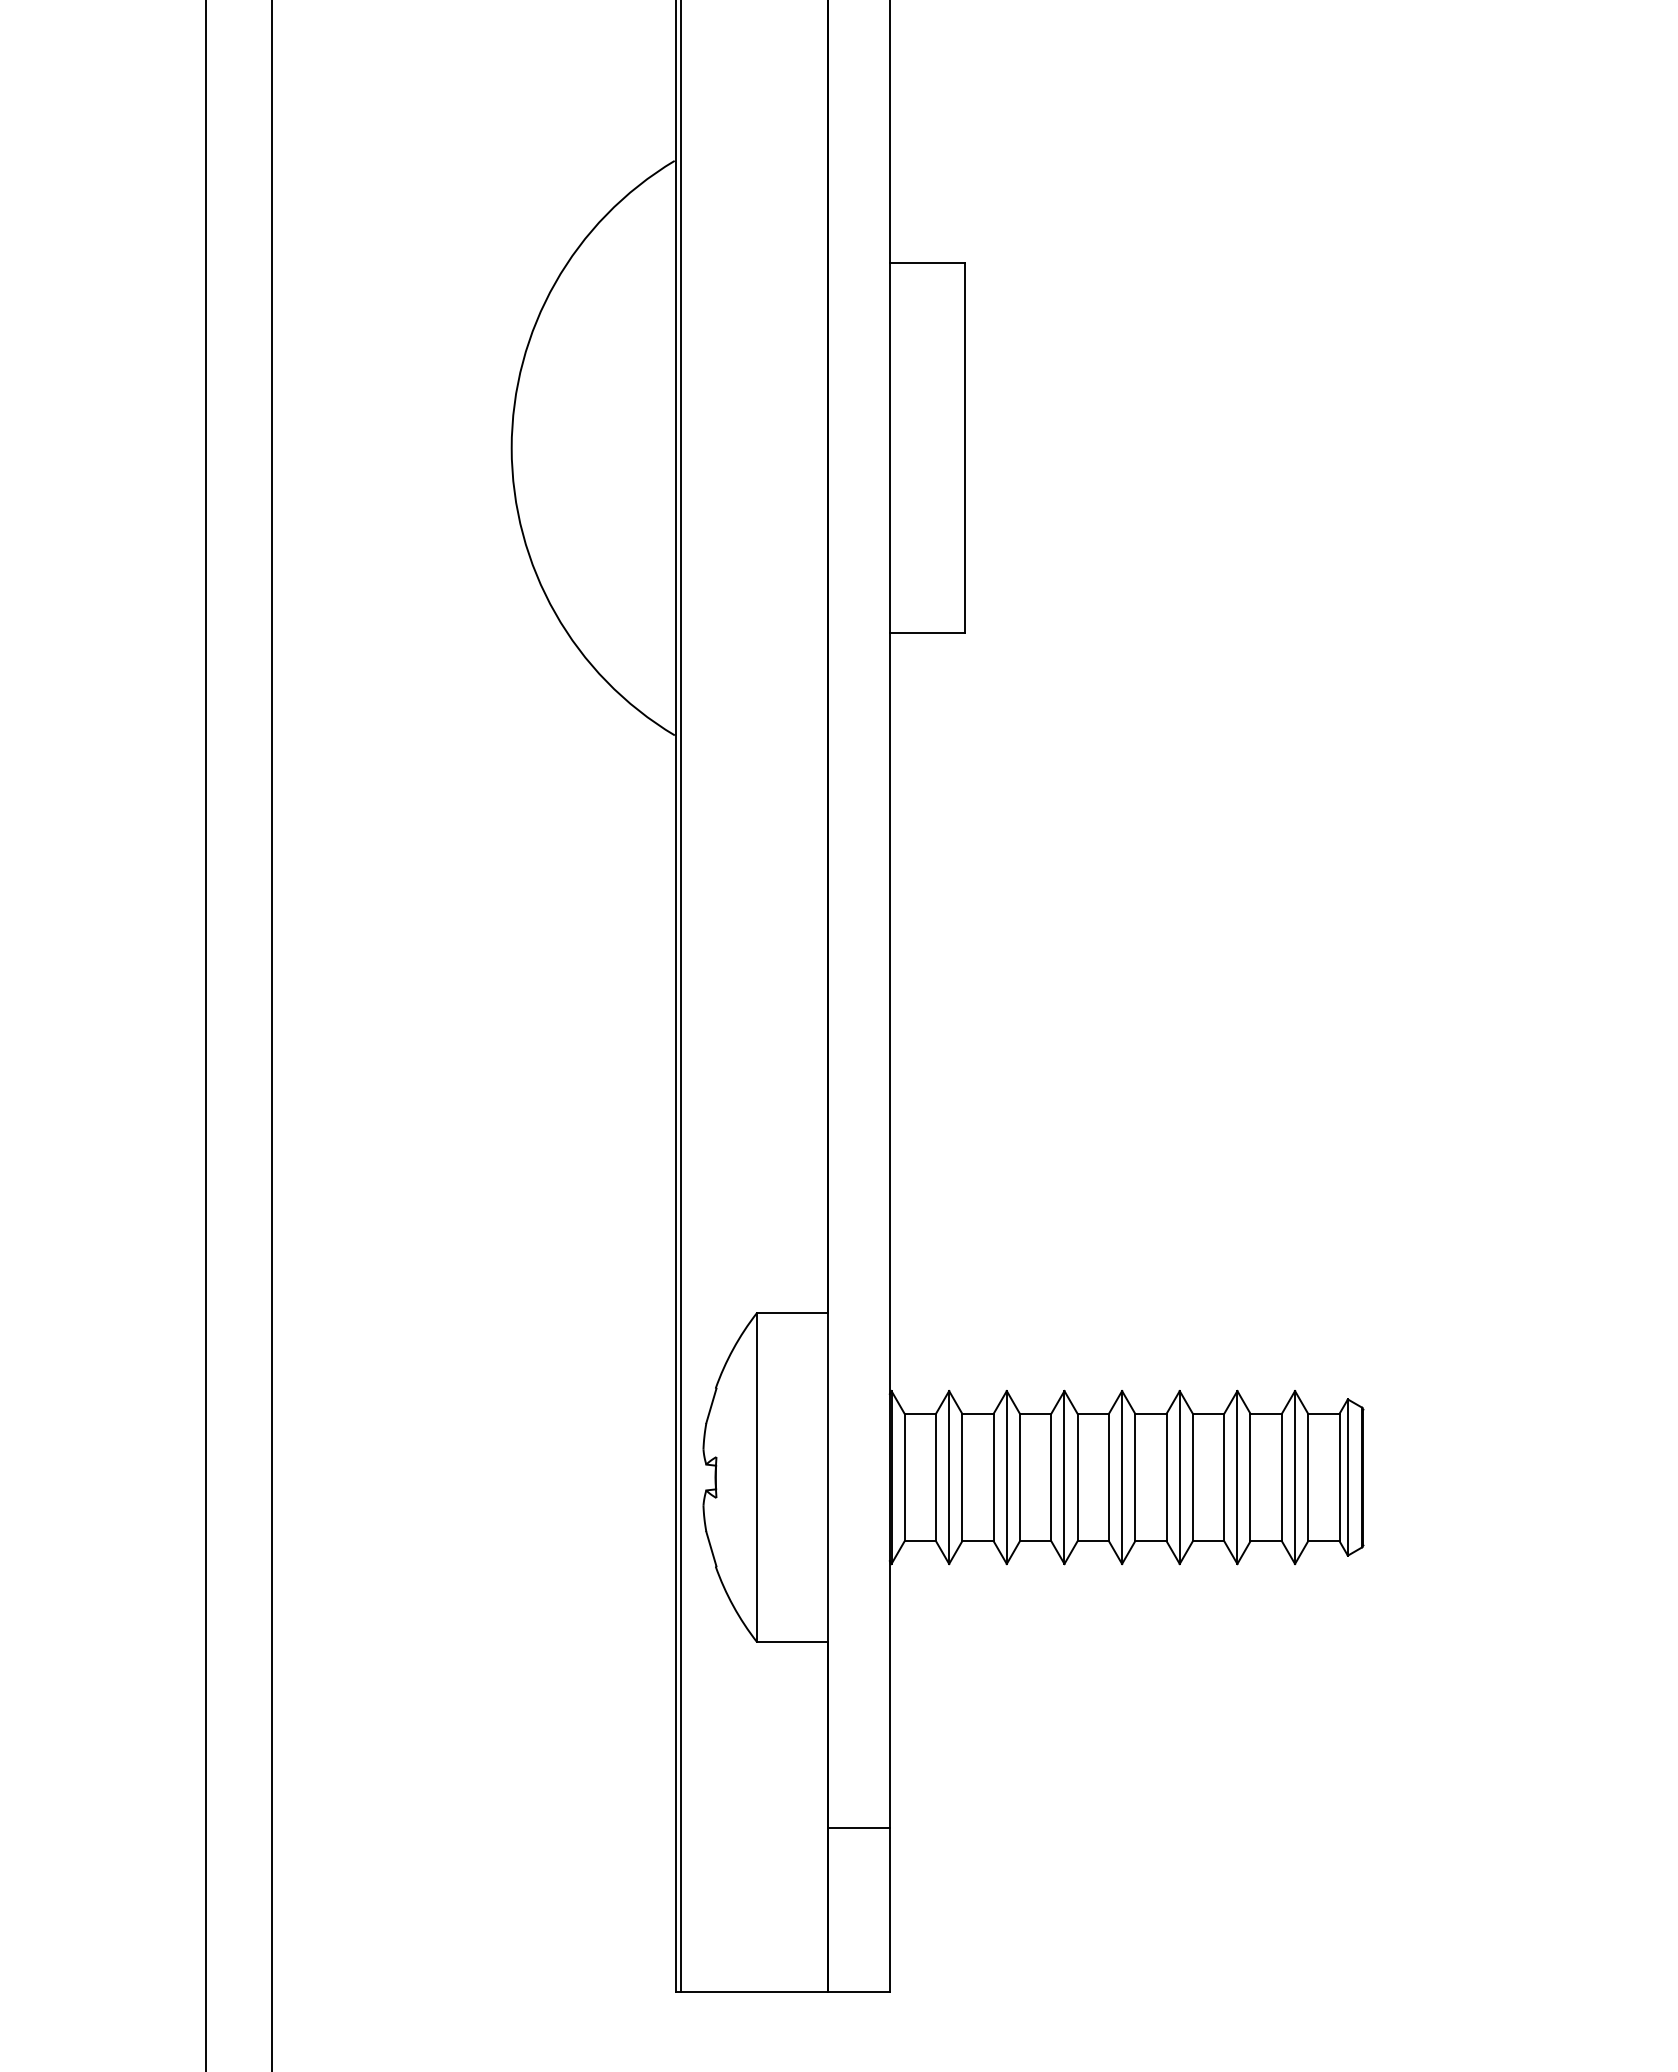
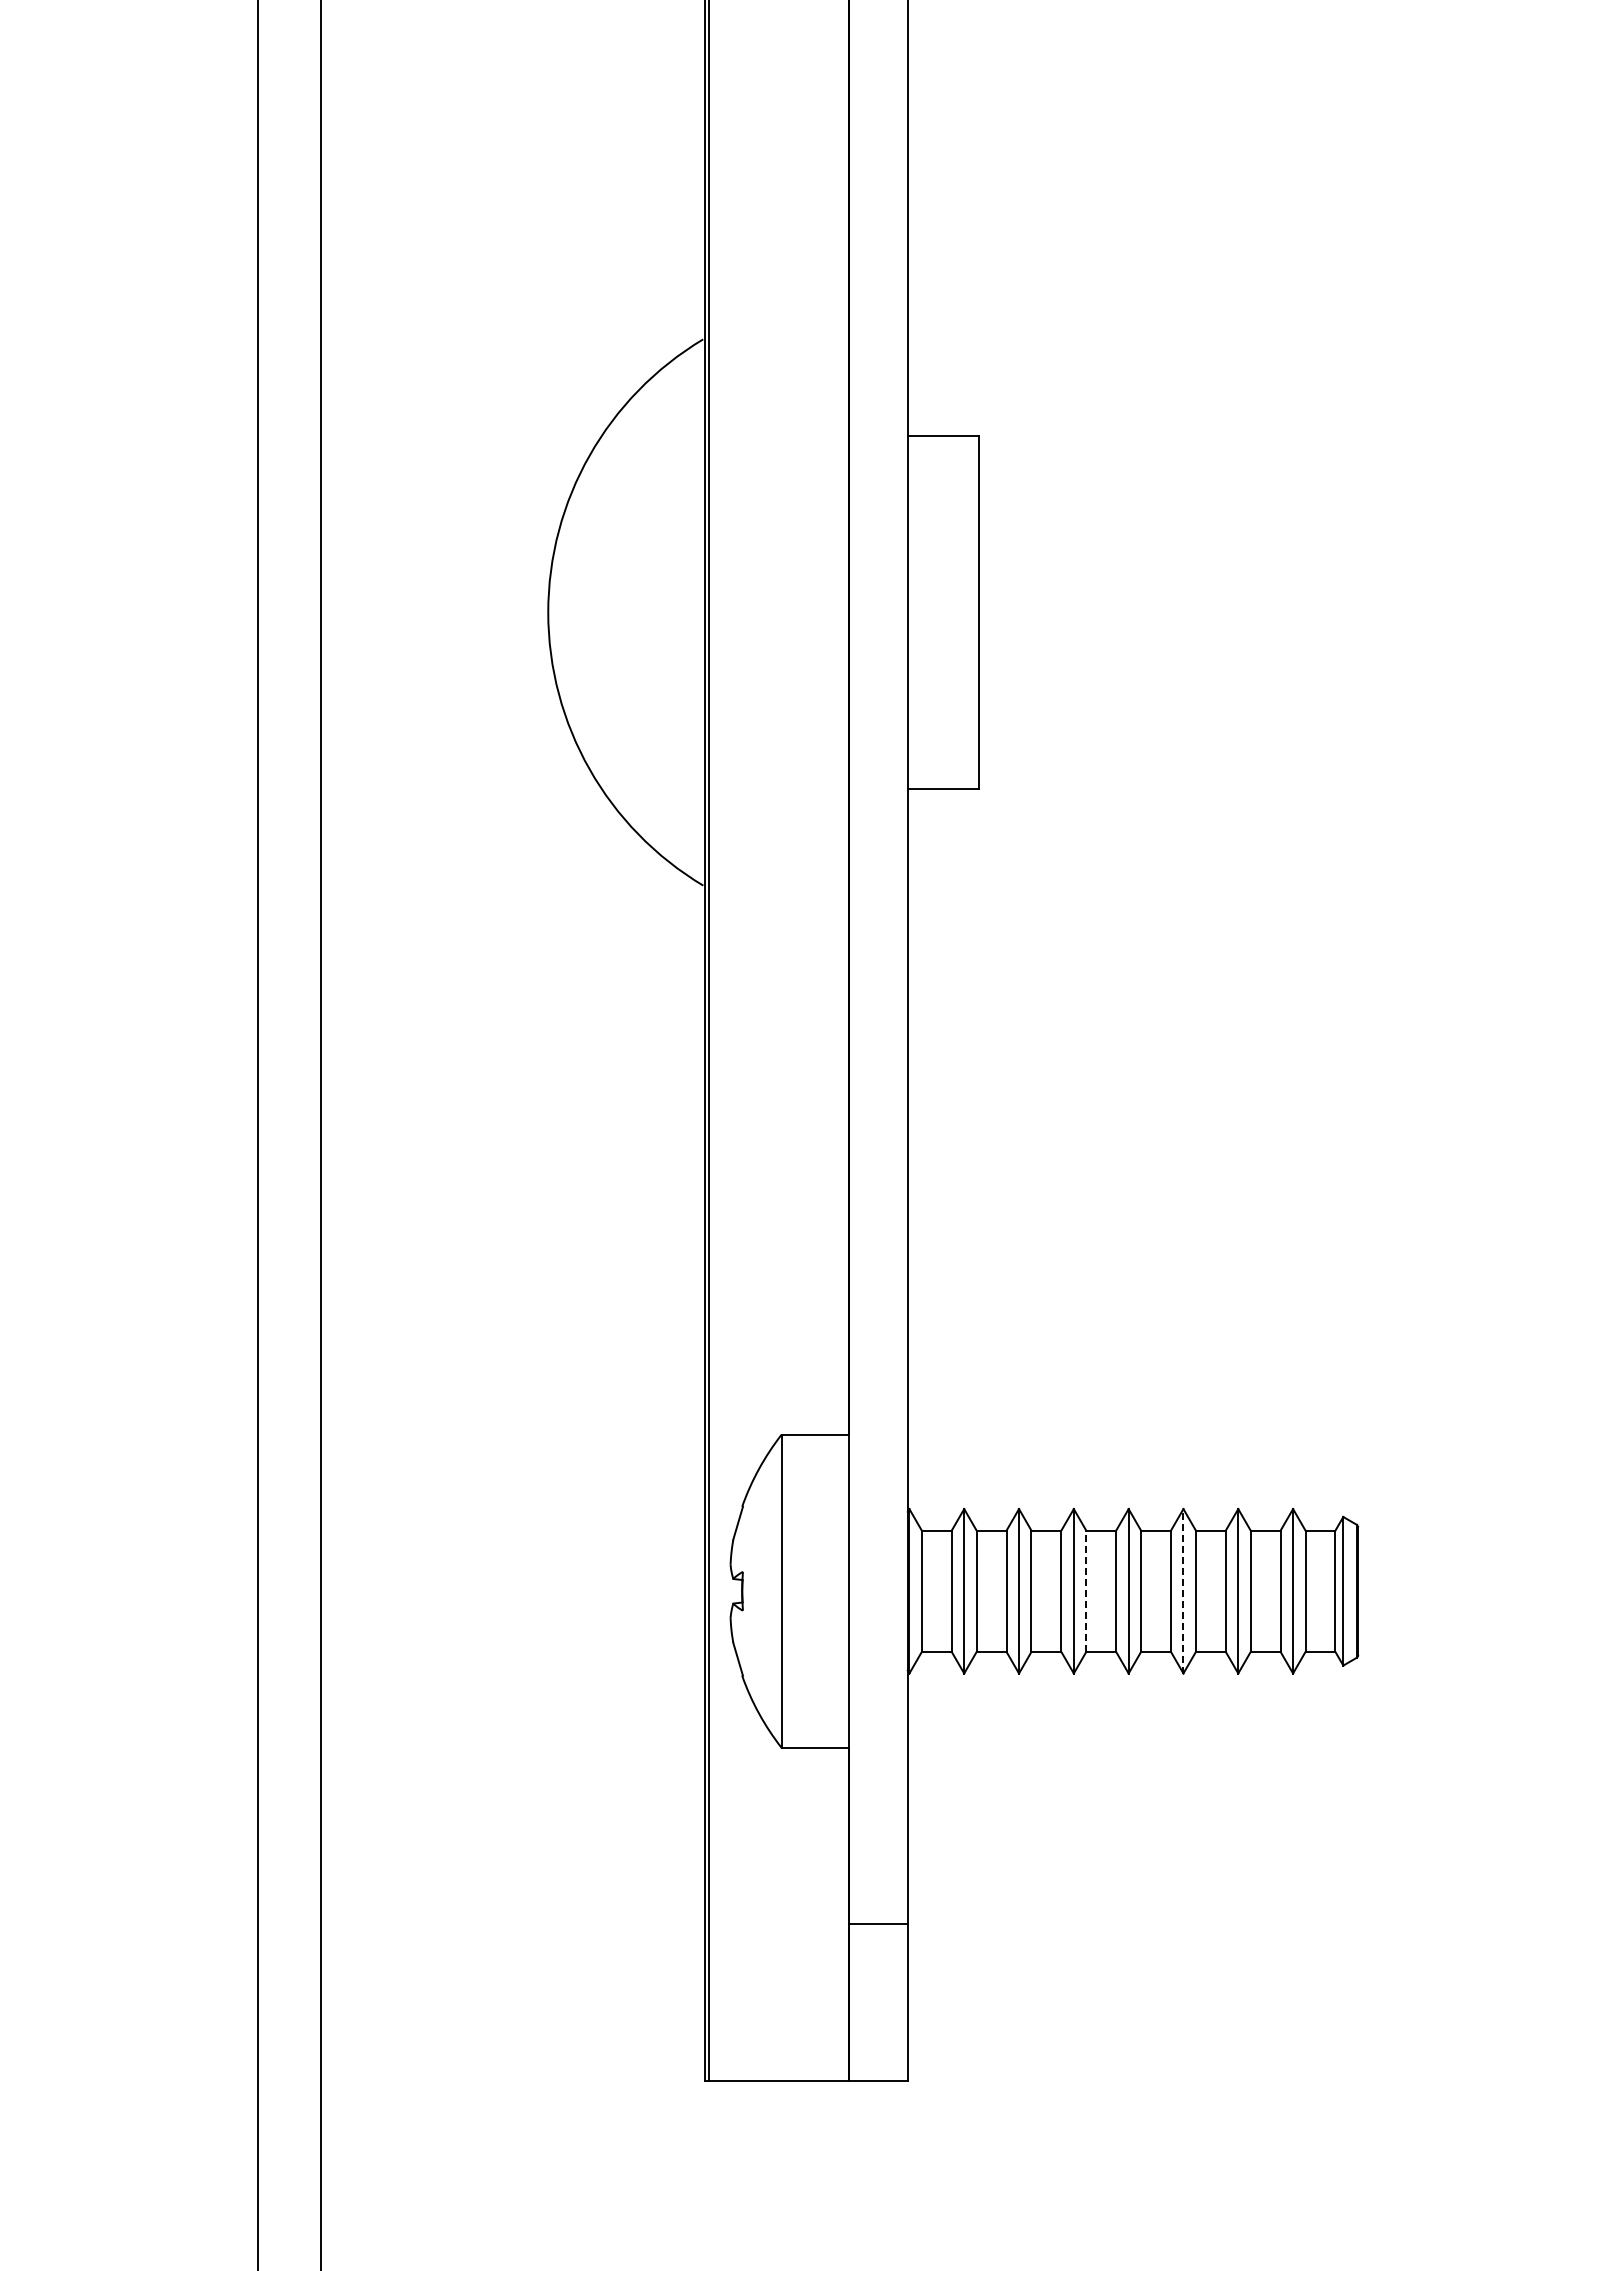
line: (1179, 1476) -> (1183, 1590), solid -> dashed
line: (1077, 1477) -> (1086, 1591), solid -> dashed

